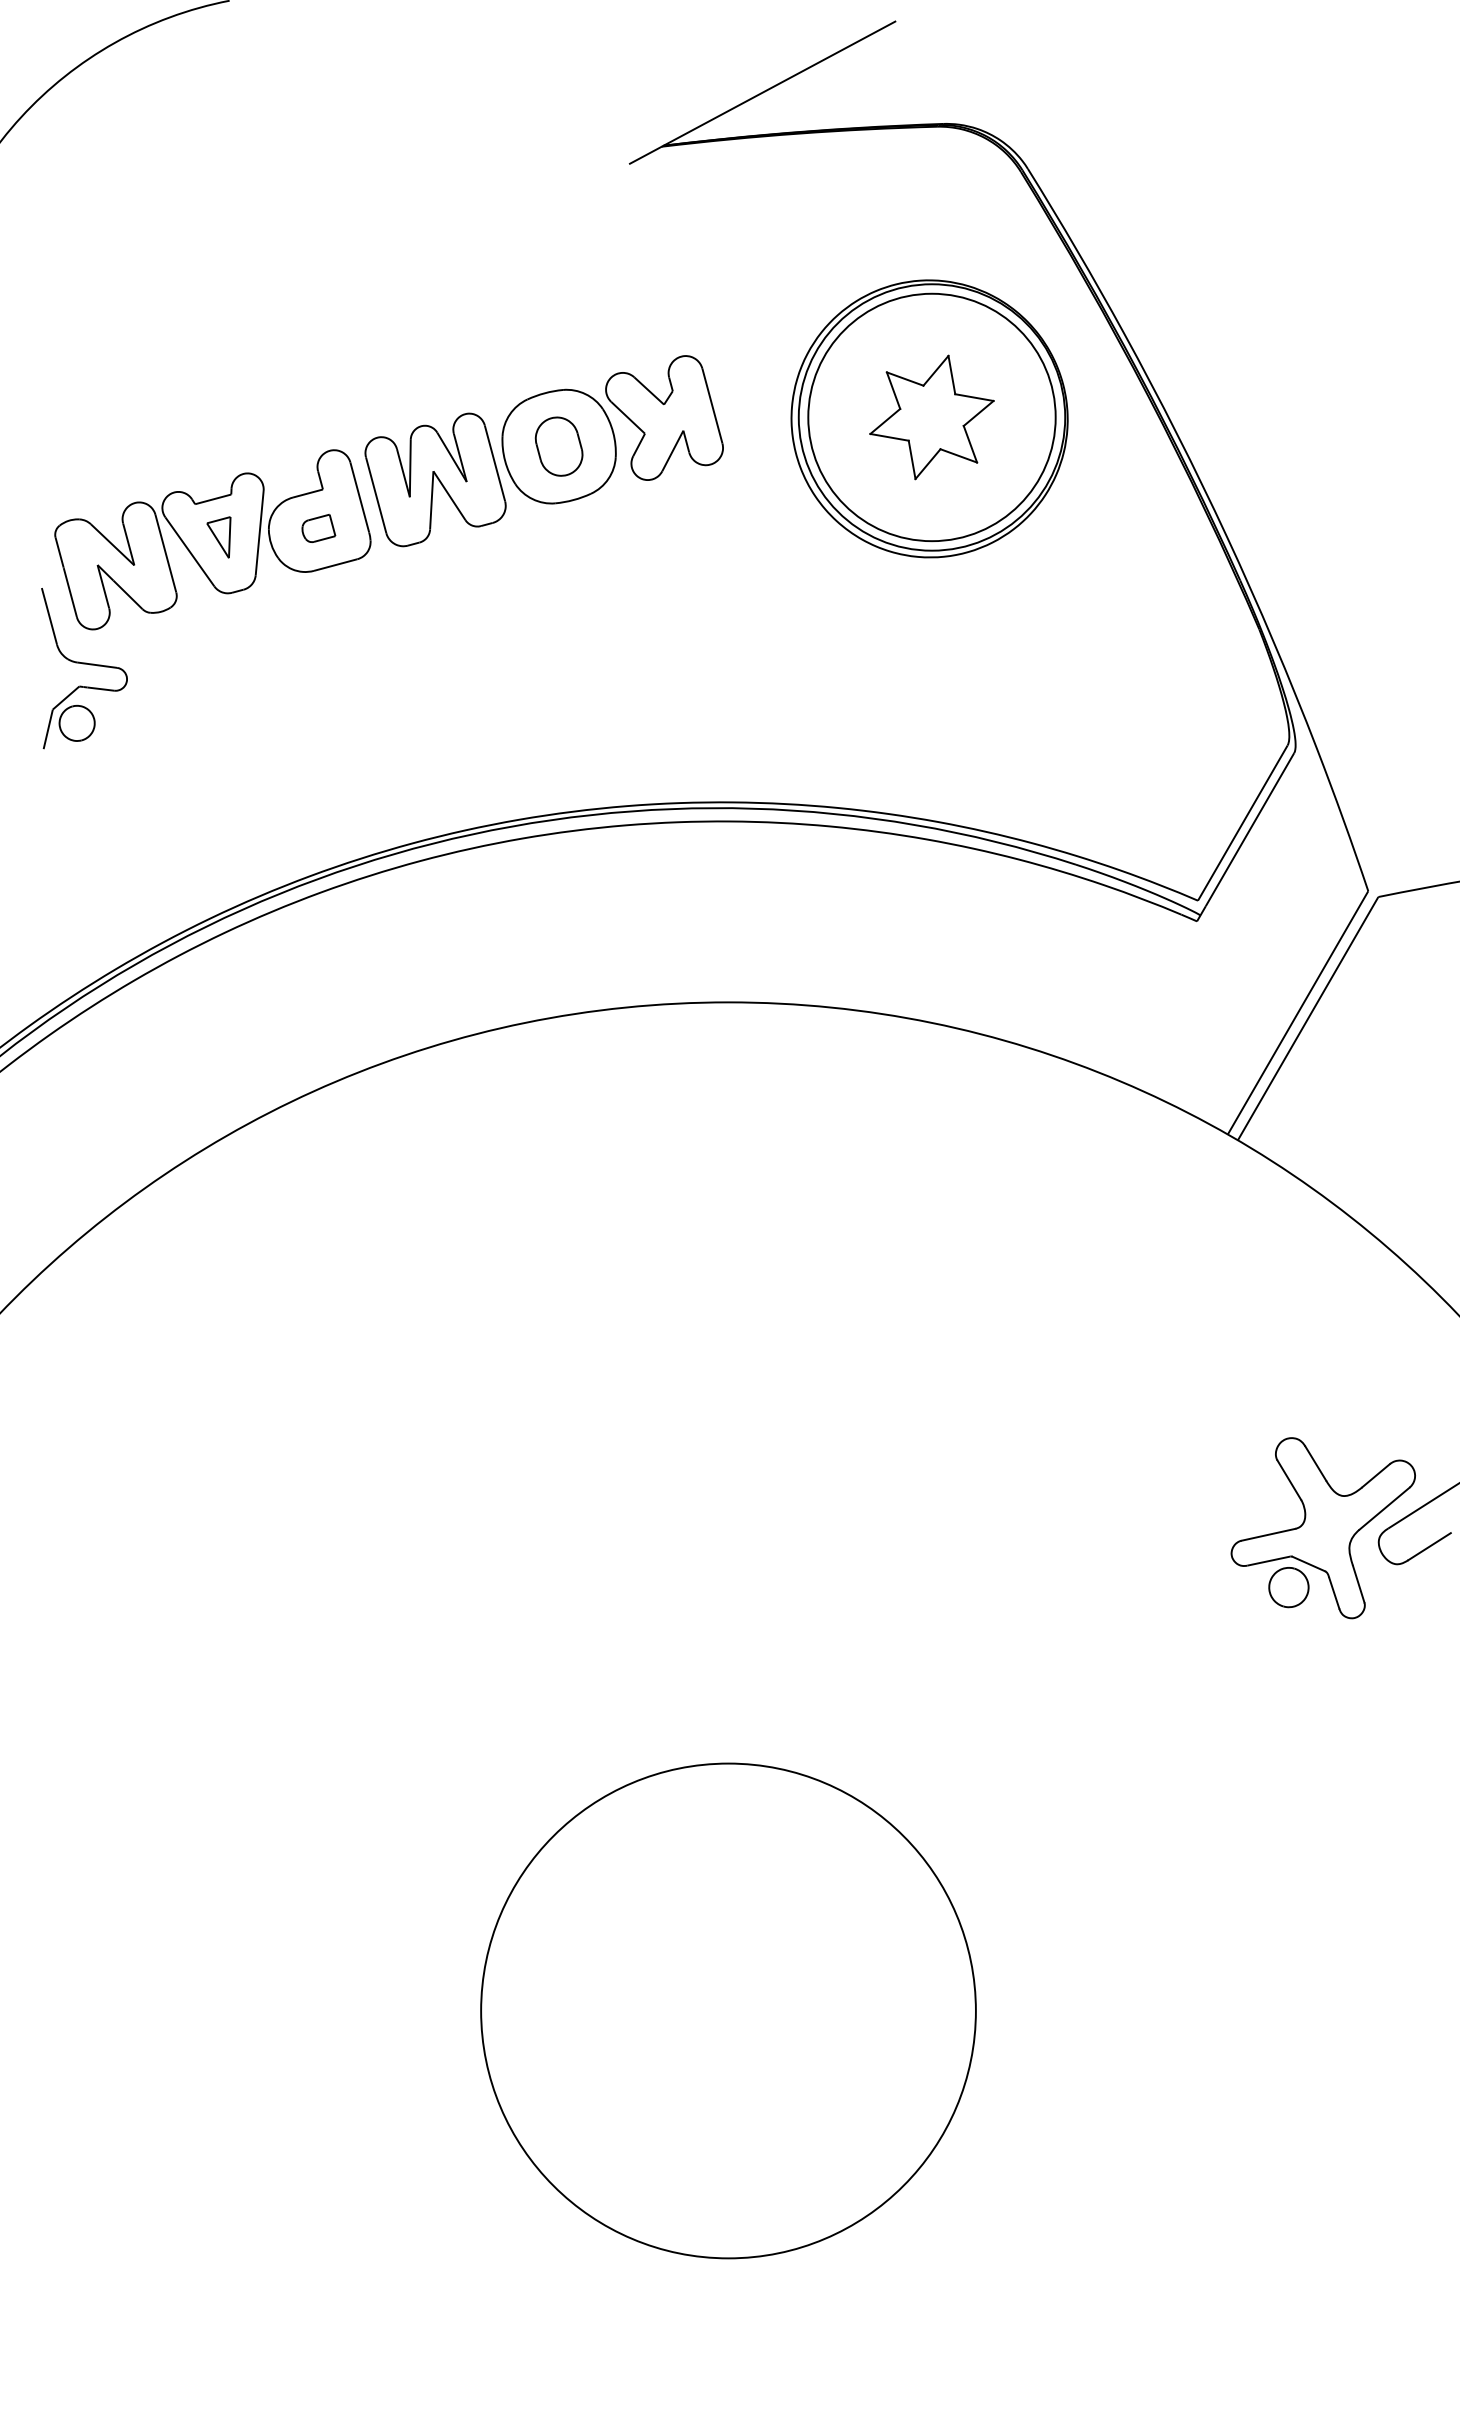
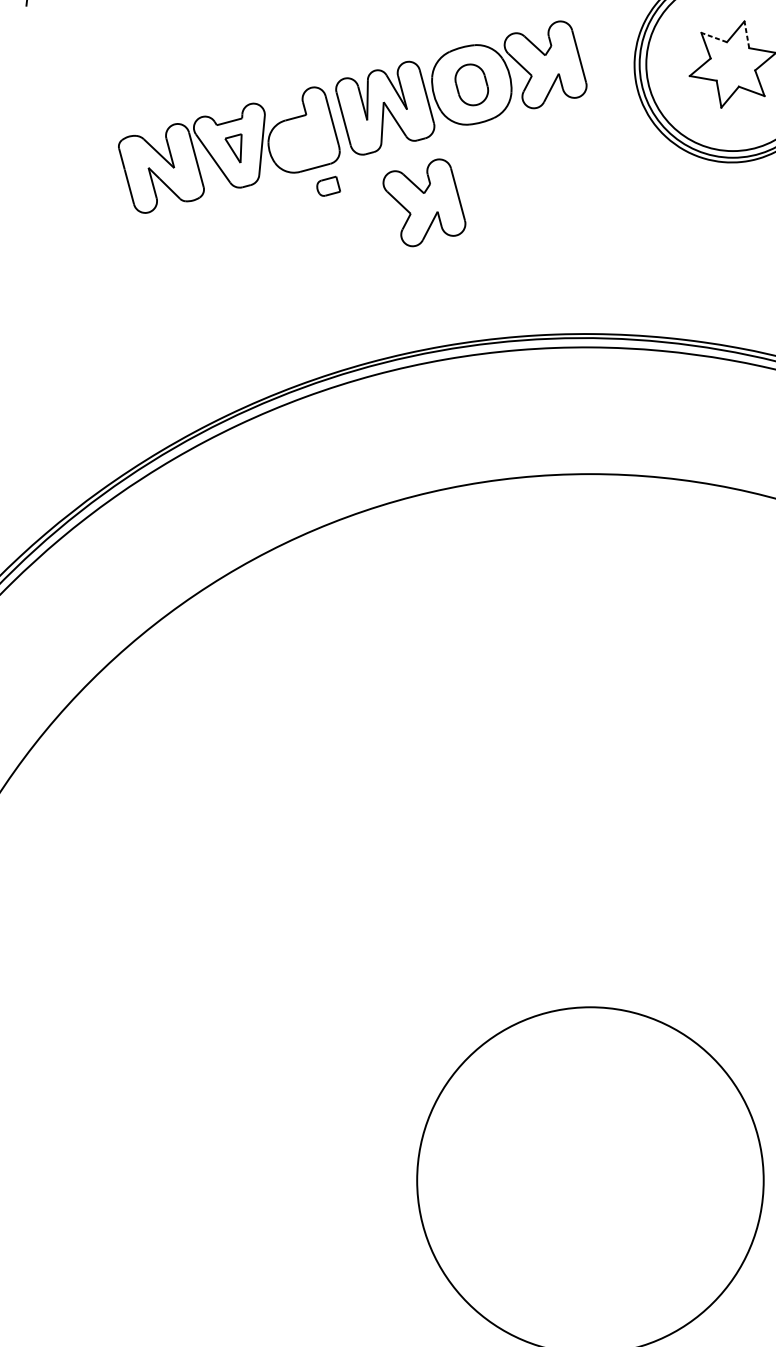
line: (951, 374) -> (746, 34), solid -> dashed
line: (904, 378) -> (713, 37), solid -> dashed
part: (318, 527) -> (328, 185), moved
part: (491, 614) -> (424, 202), added
part: (84, 668) -> (139, 240), removed

